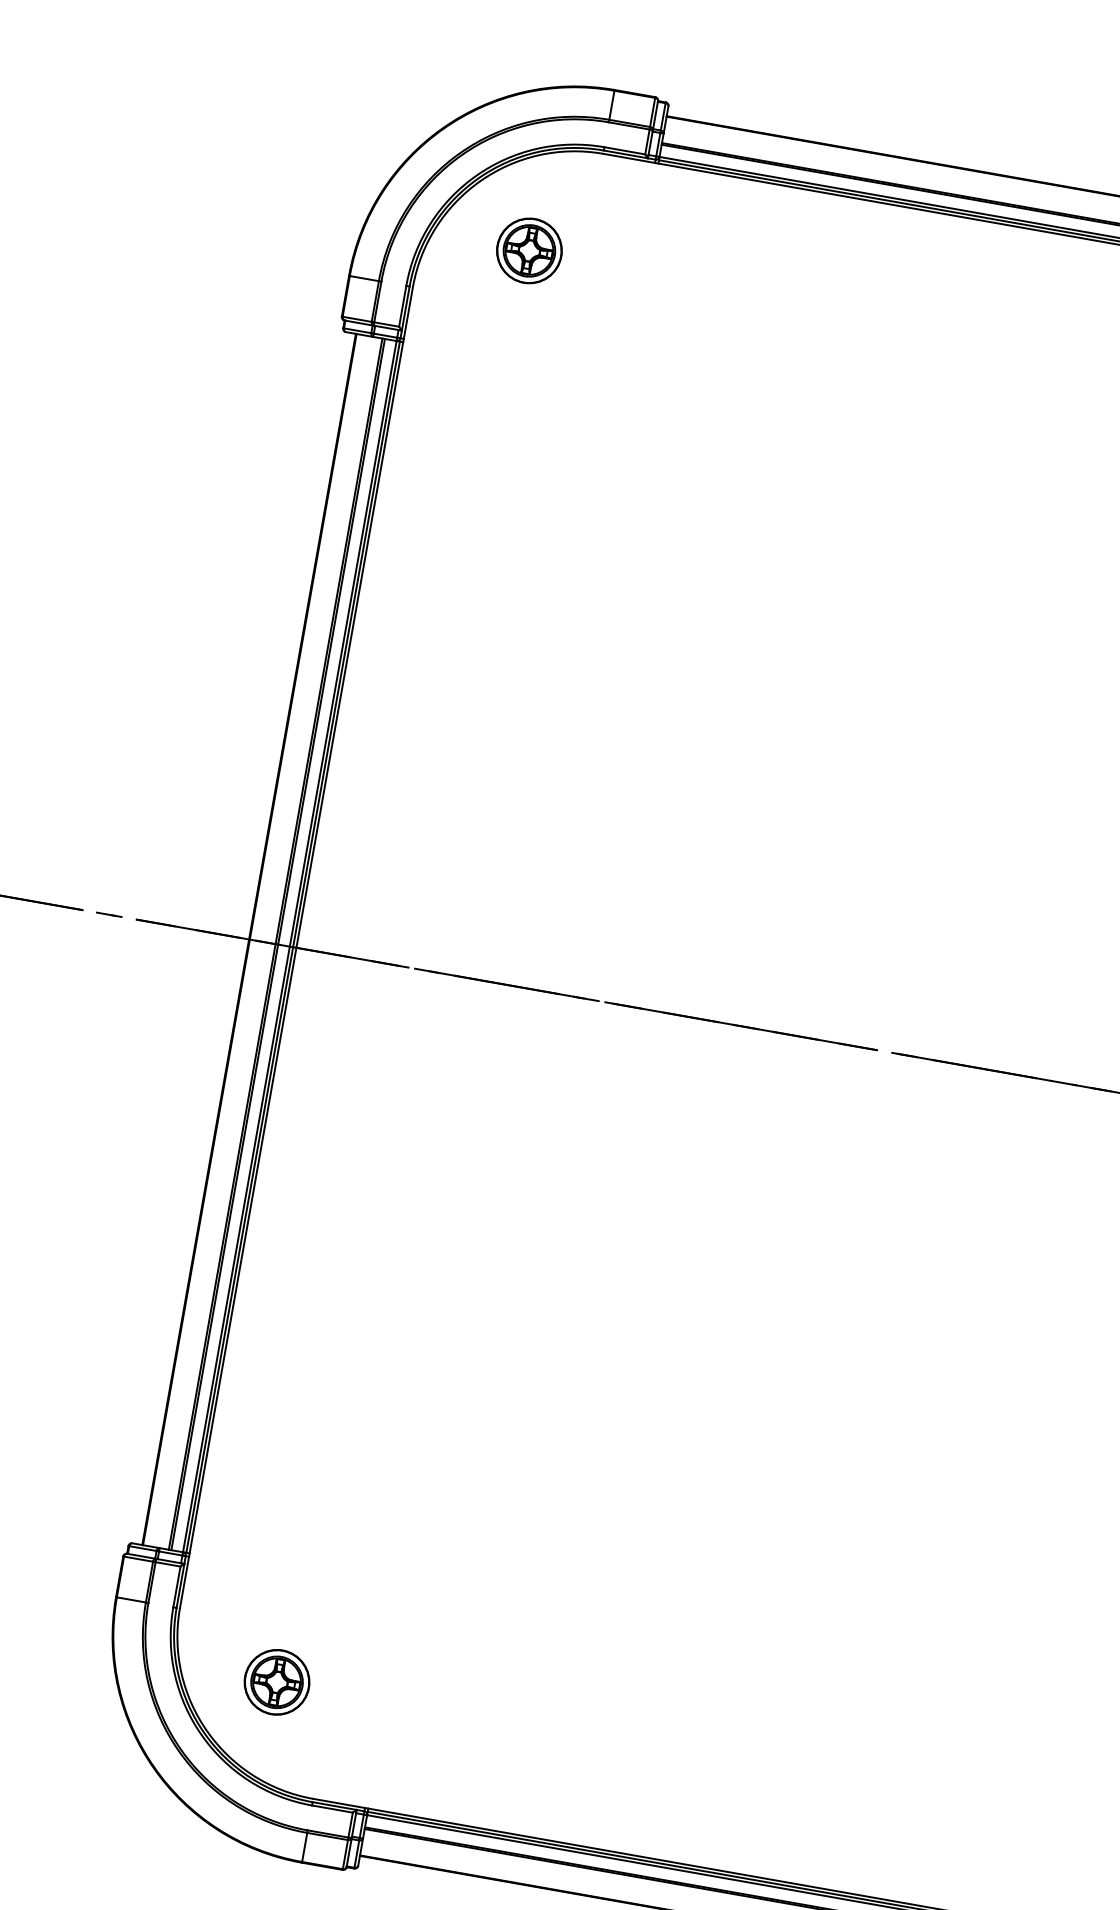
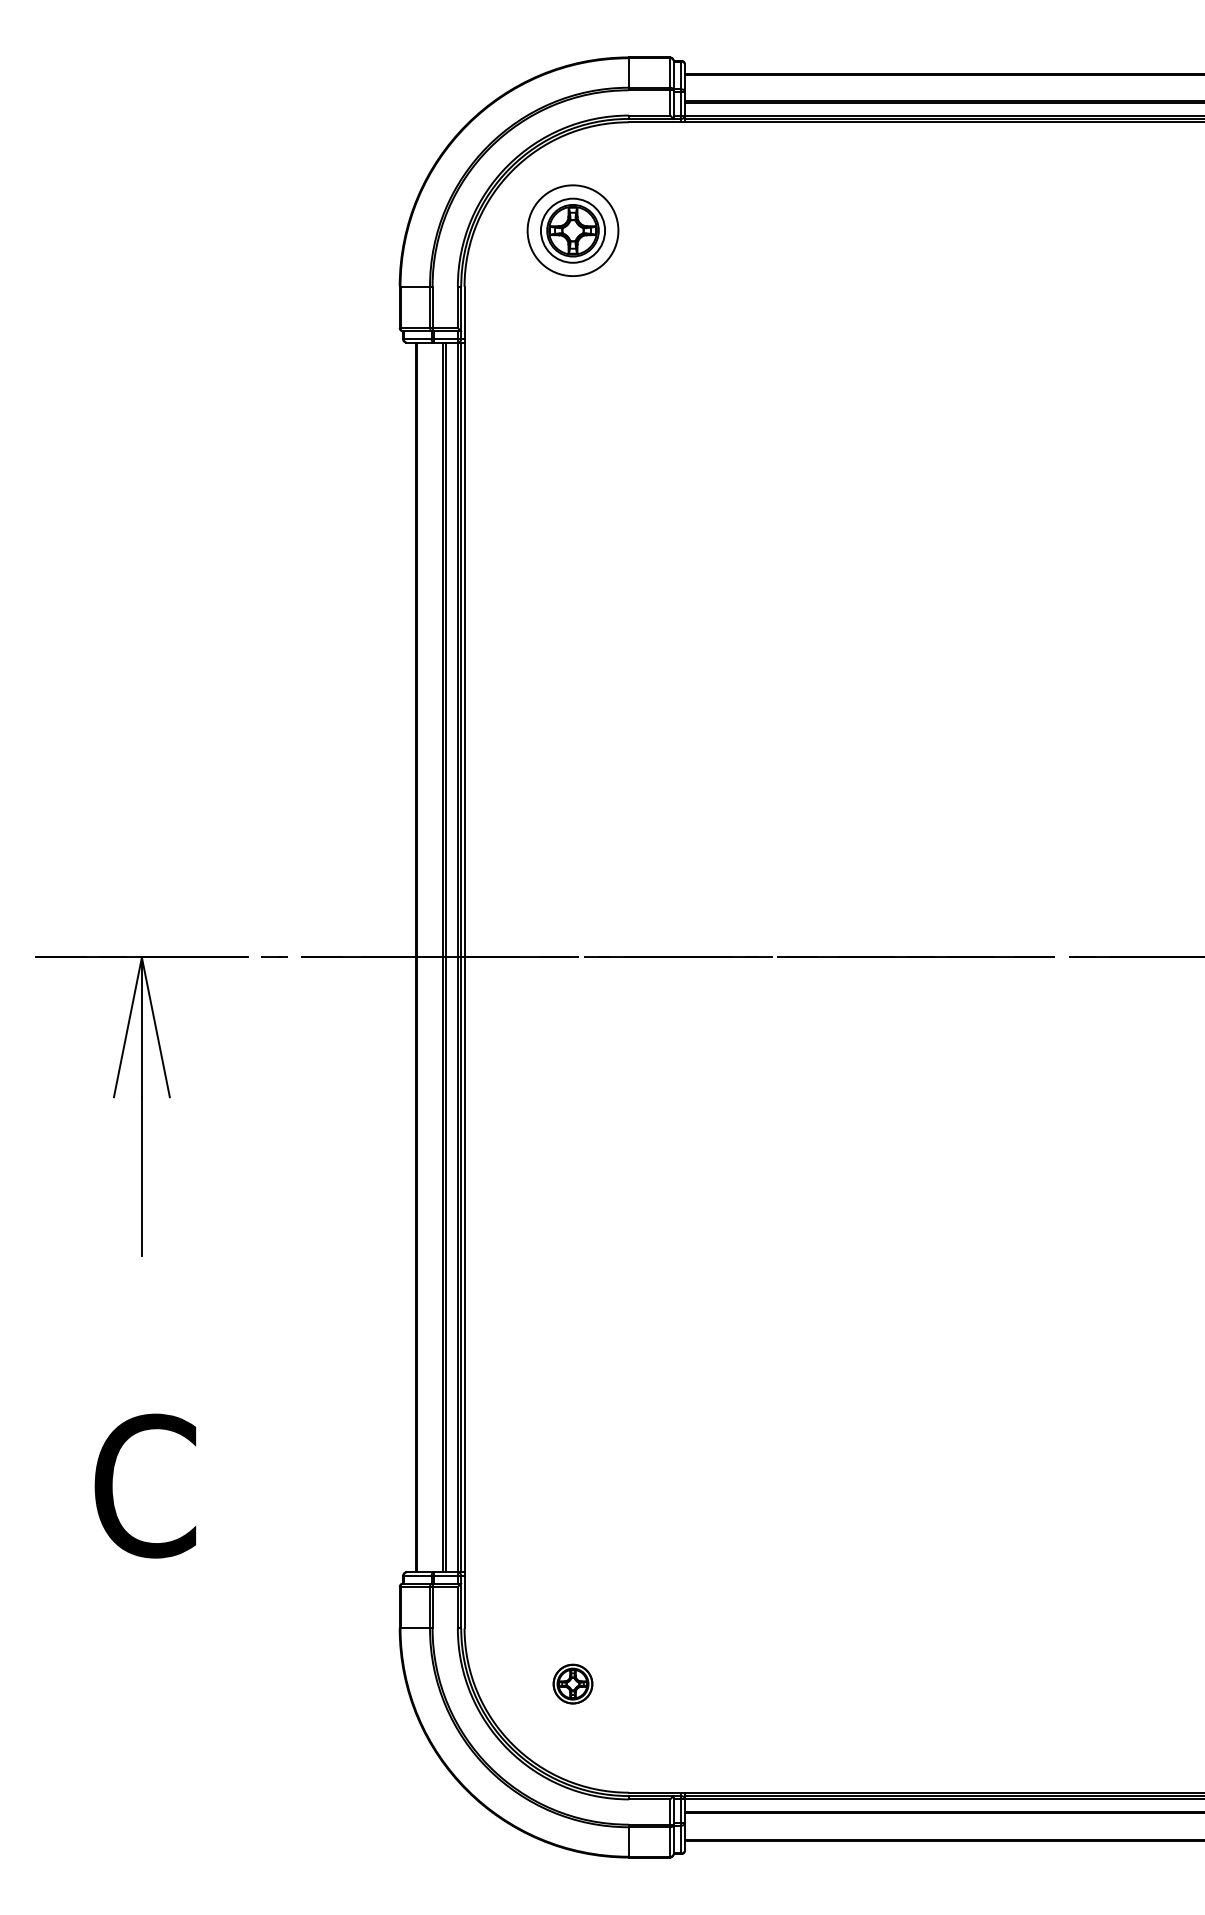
circle: (528, 250) -> (572, 230), size x1.4
part: (276, 1681) -> (572, 1683), size x0.6

